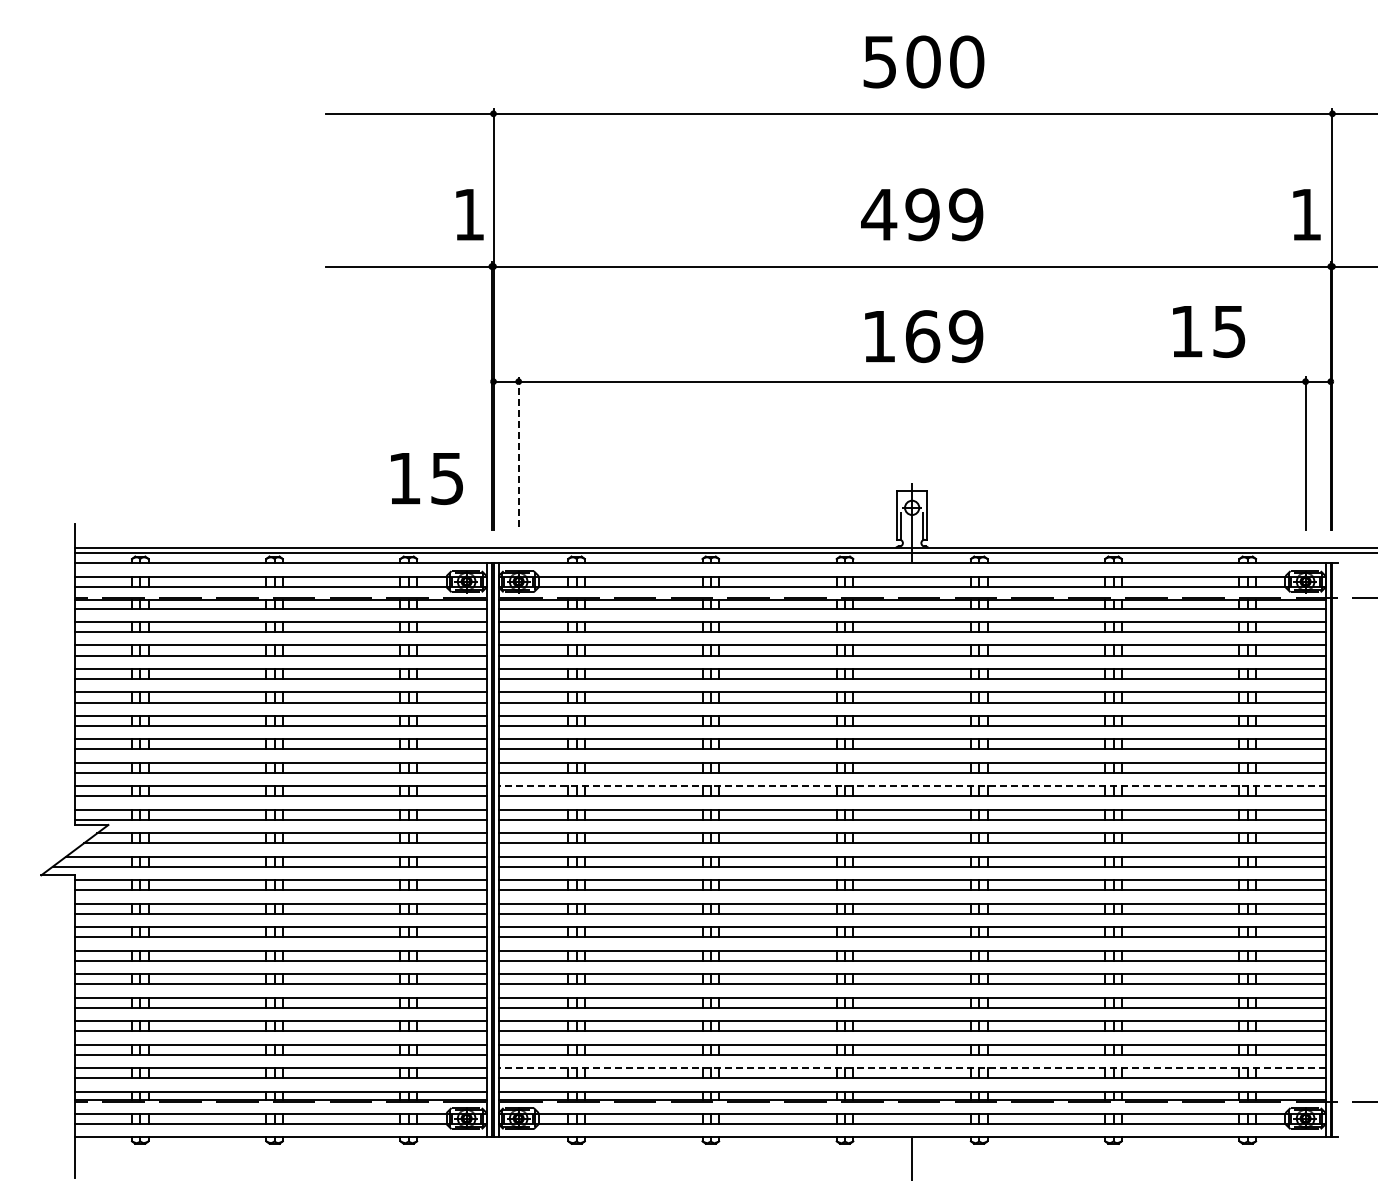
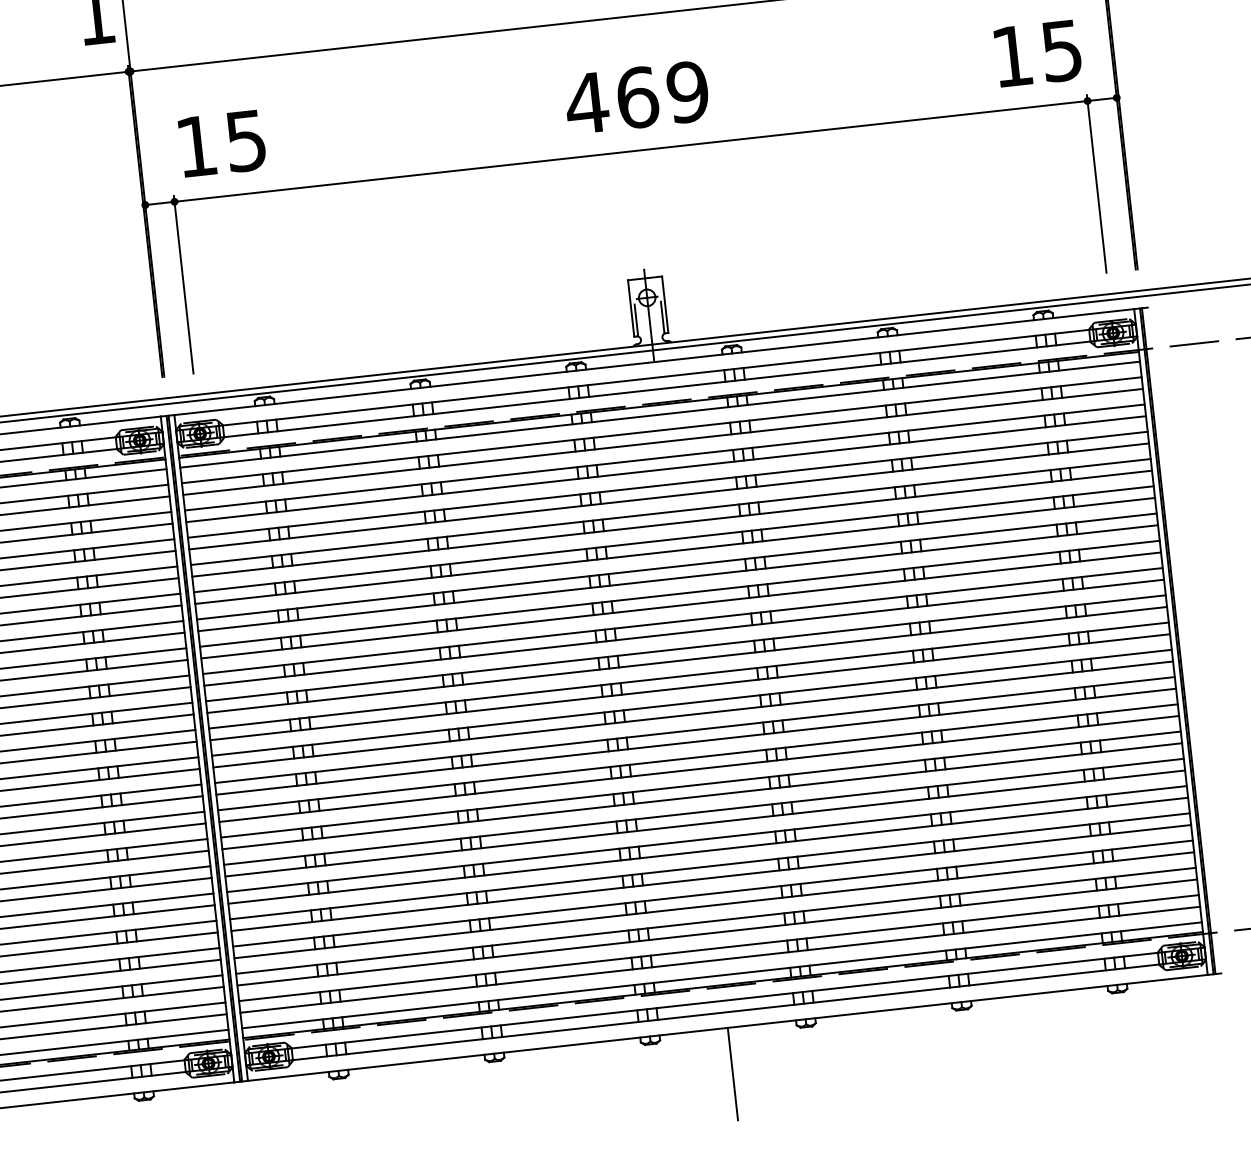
text: (1209, 331) -> (1038, 53), moved
text: (879, 336) -> (587, 103), 169 -> 469
line: (518, 453) -> (183, 285), dashed -> solid
text: (426, 478) -> (221, 143), moved
line: (912, 786) -> (683, 621), dashed -> solid
line: (912, 1068) -> (719, 948), dashed -> solid

